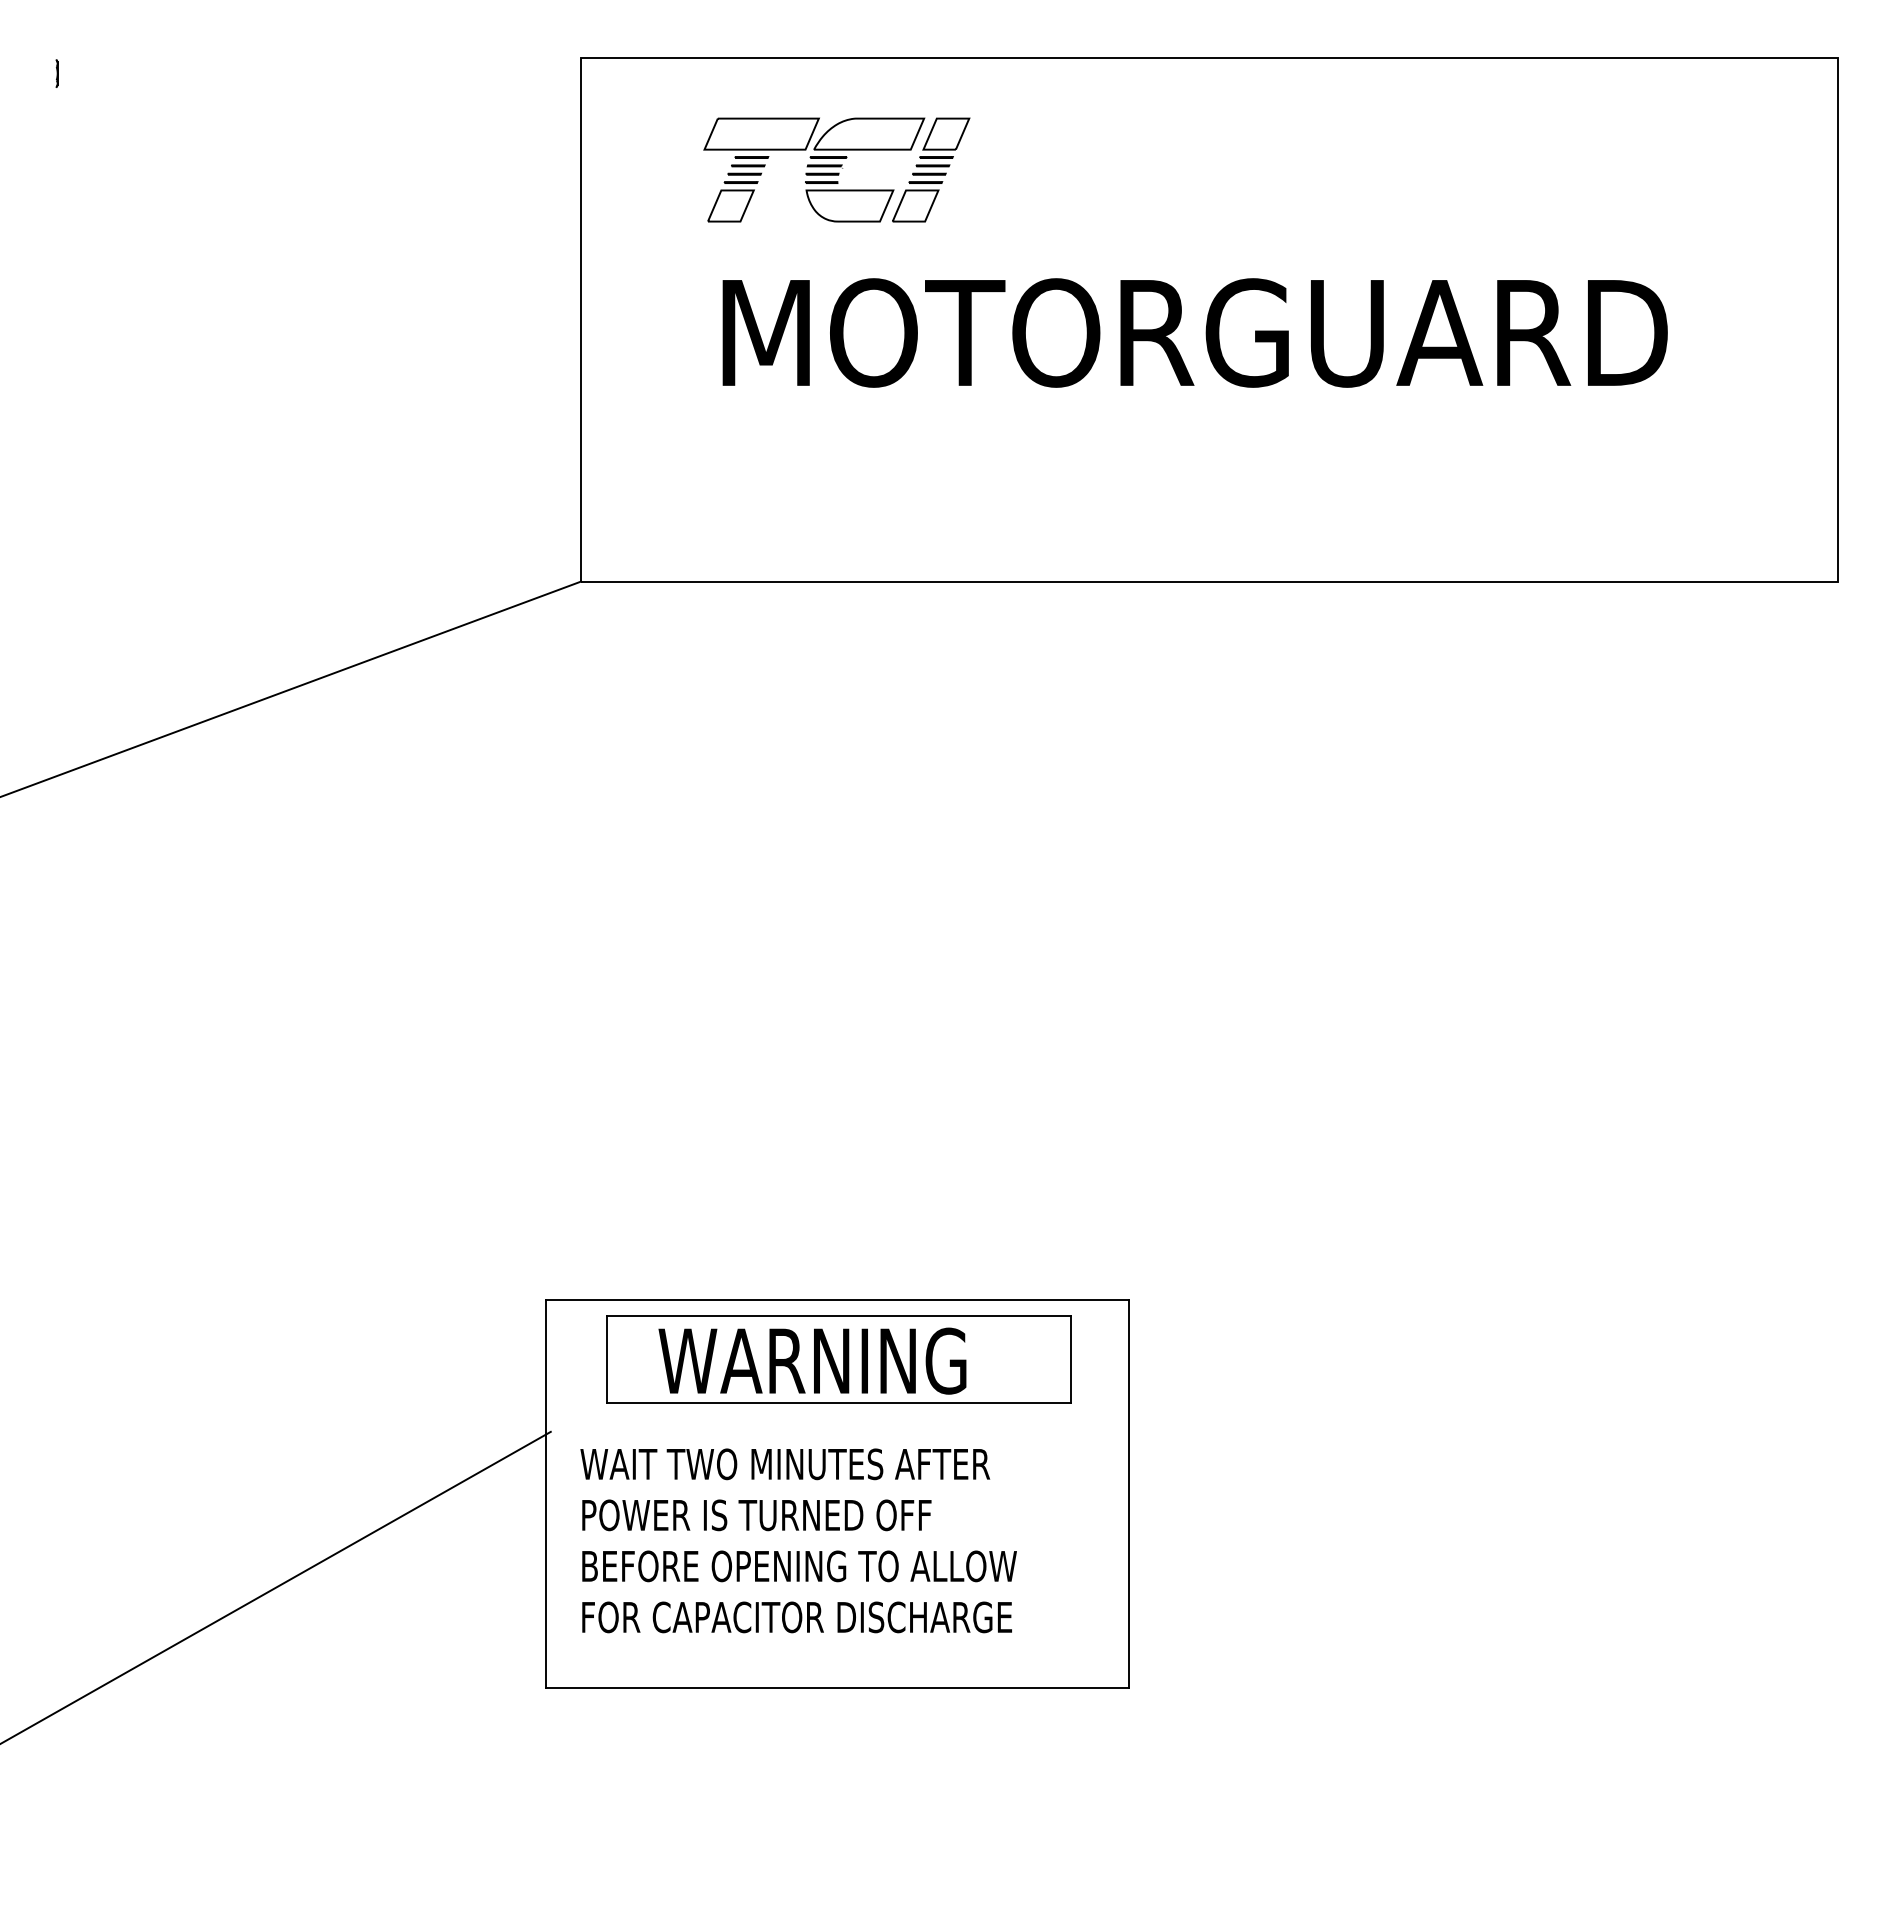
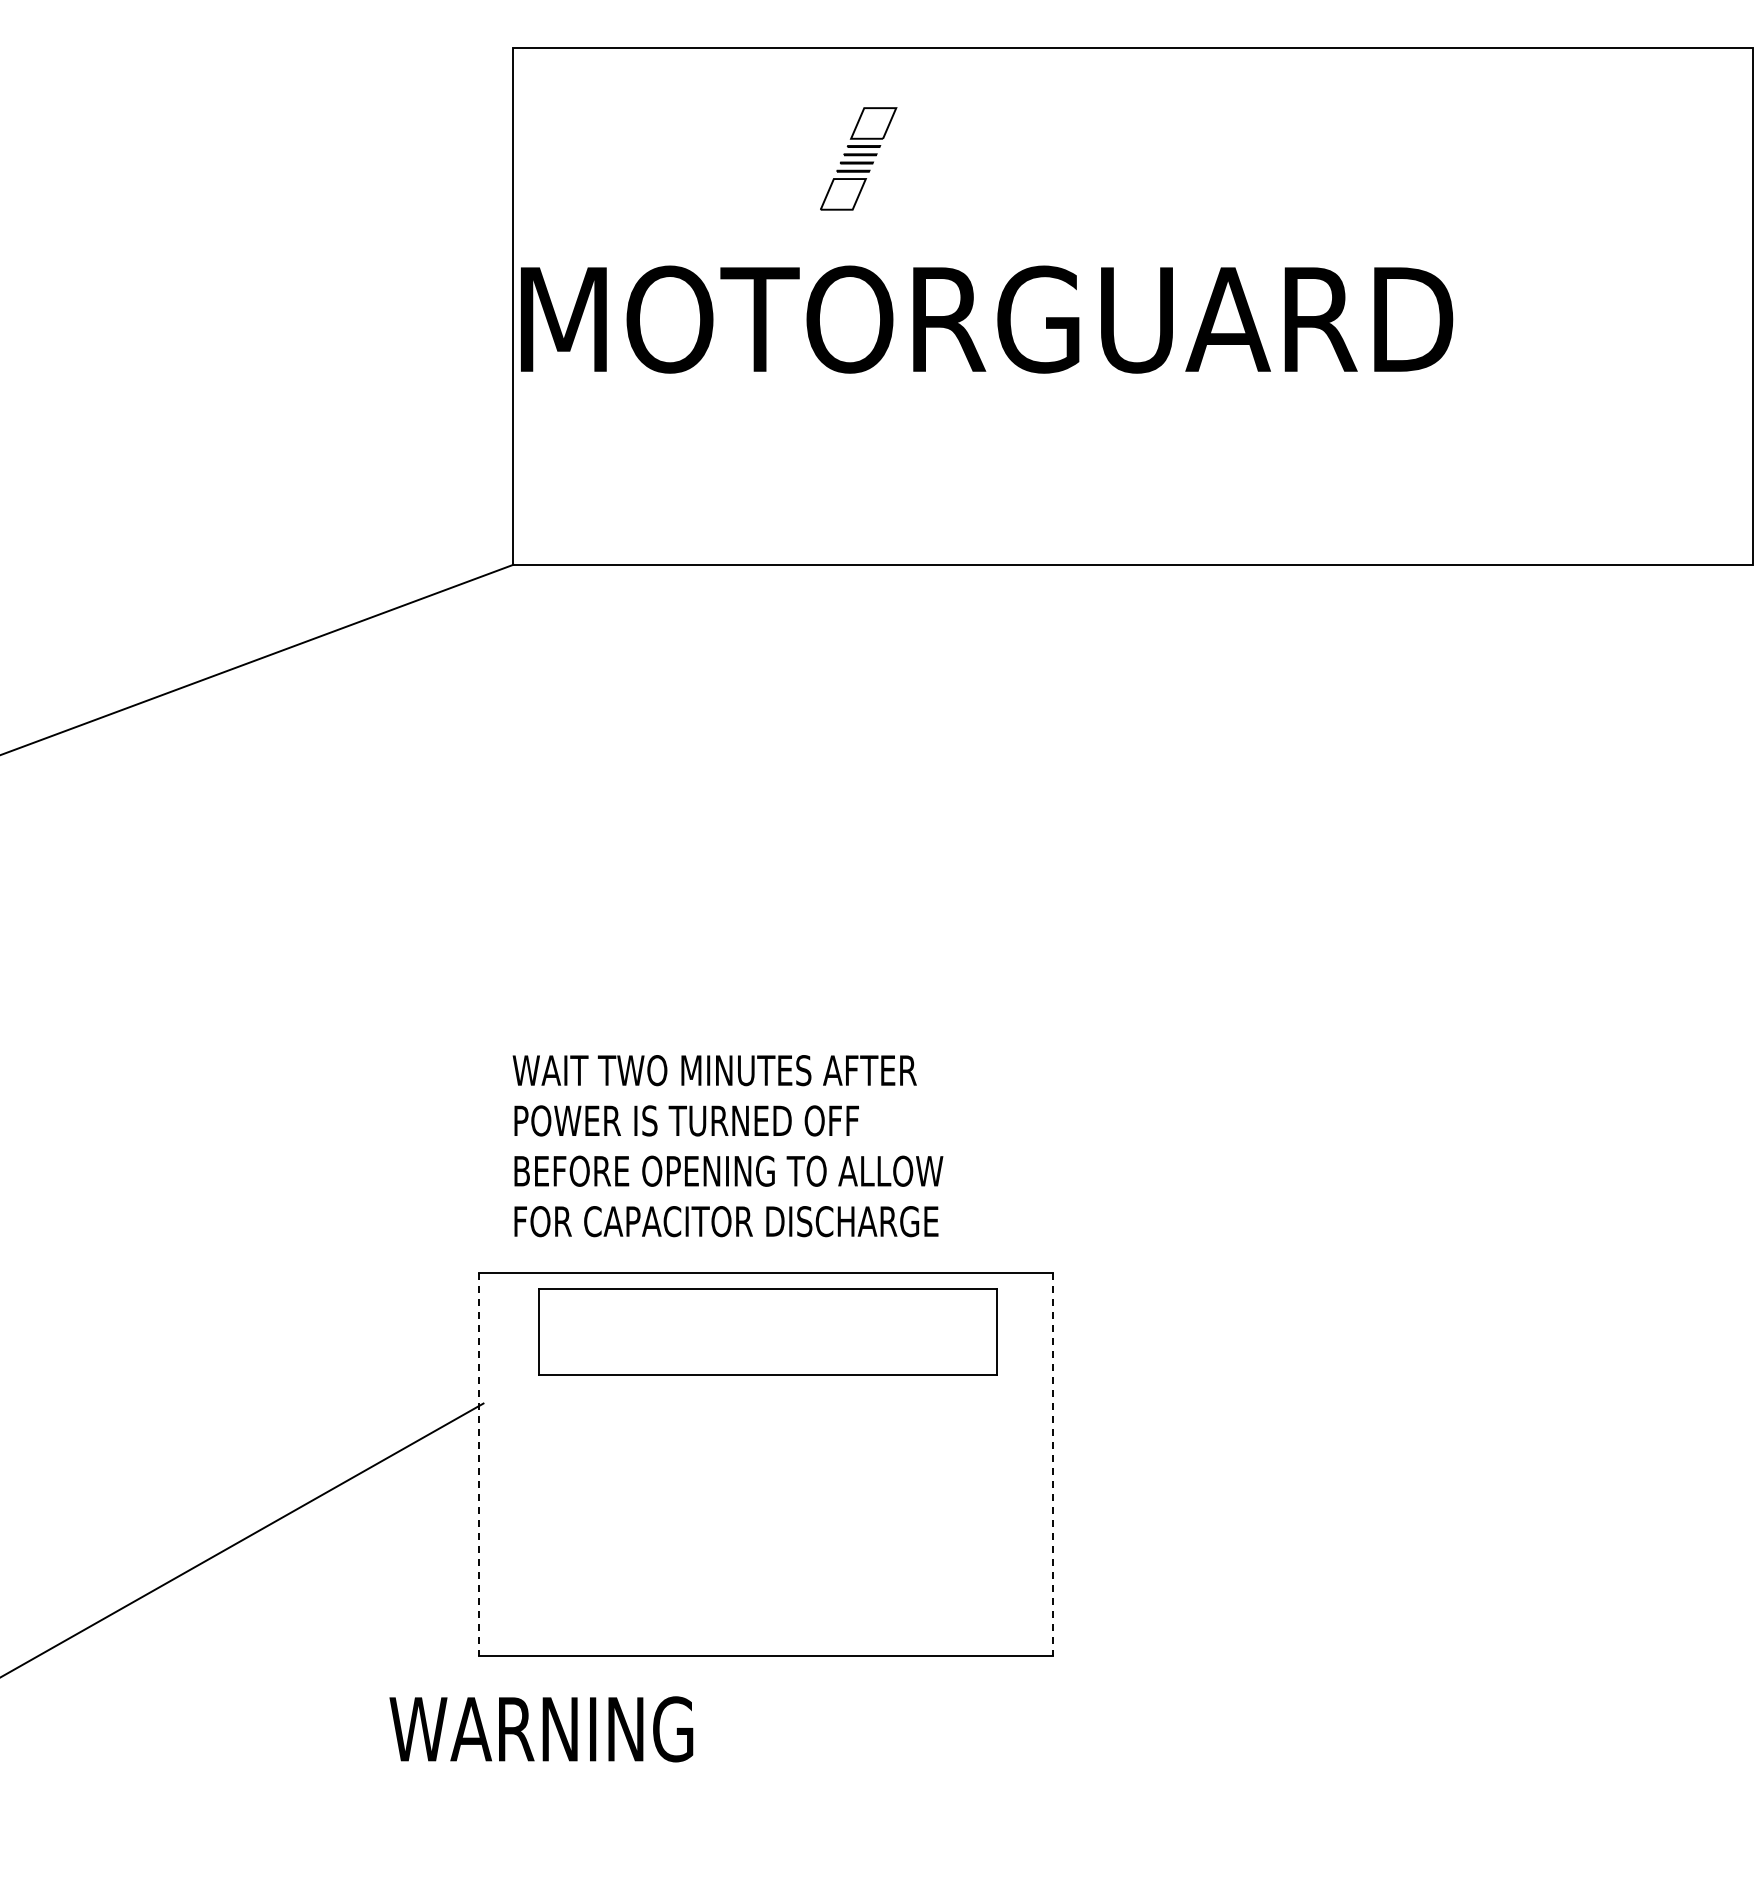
part: (814, 169) -> (743, 158), removed
text: (1194, 332) -> (986, 319), moved
text: (812, 1360) -> (541, 1728), moved
line: (546, 1494) -> (479, 1465), solid -> dashed
line: (1128, 1494) -> (1053, 1465), solid -> dashed
text: (798, 1540) -> (727, 1145), moved

